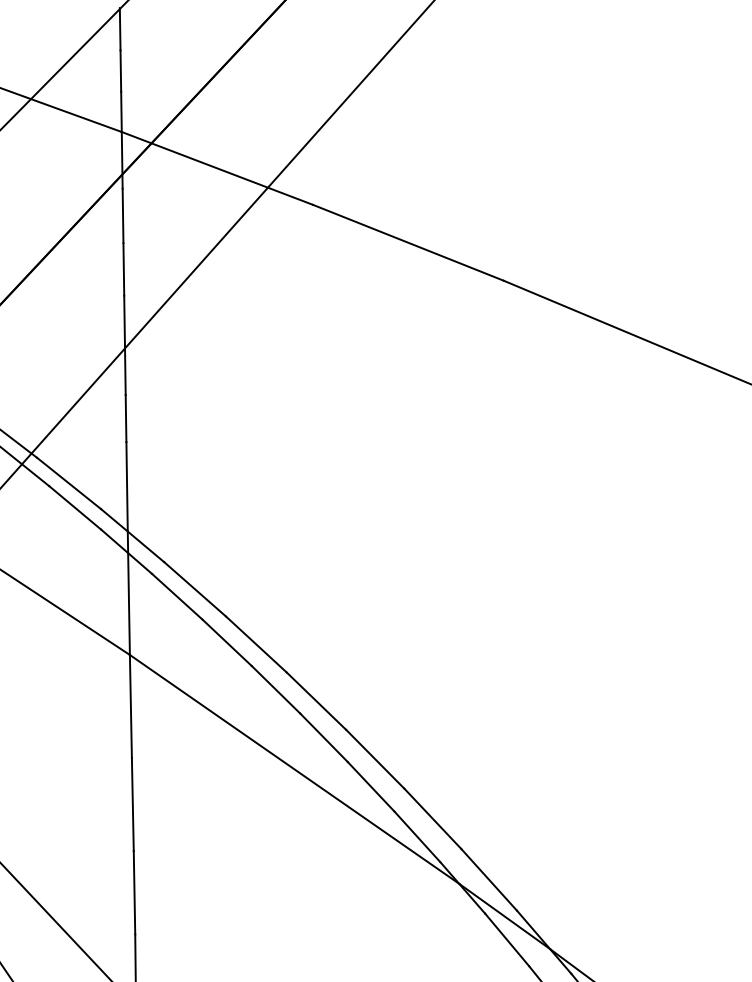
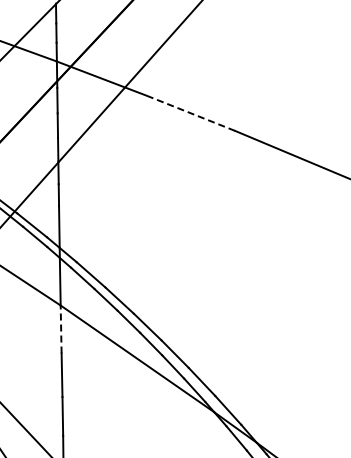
line: (408, 243) -> (190, 113), solid -> dashed
line: (131, 706) -> (61, 329), solid -> dashed

